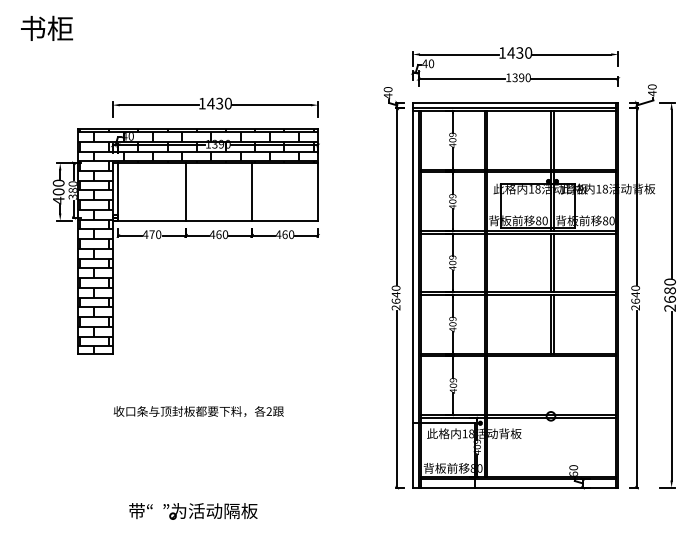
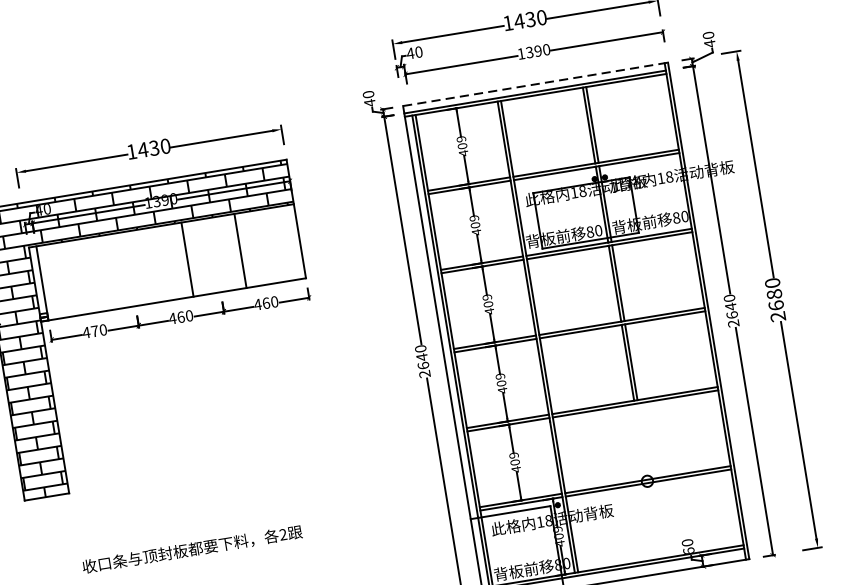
line: (515, 102) -> (535, 84), solid -> dashed
line: (185, 191) -> (186, 259), moved
line: (252, 191) -> (240, 250), moved

